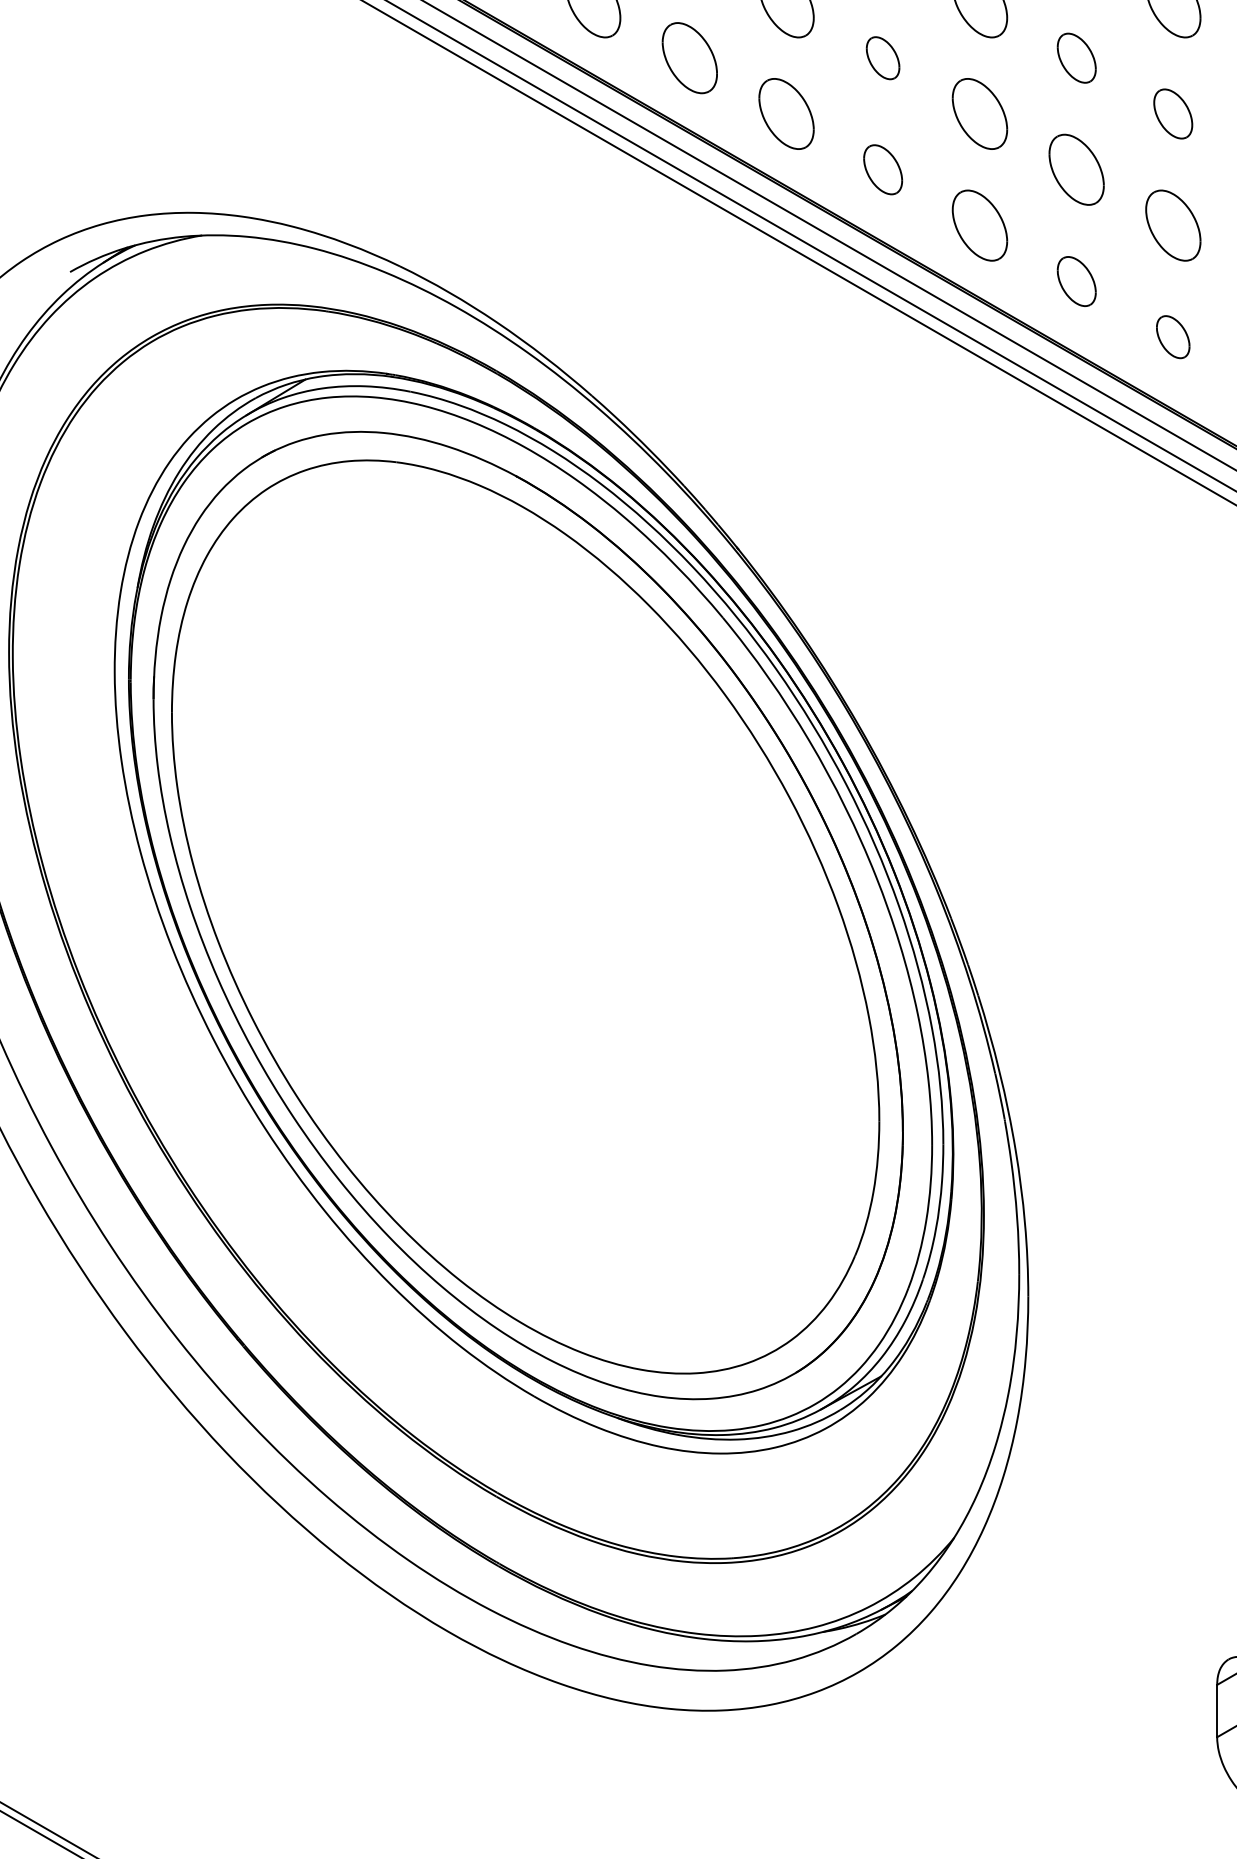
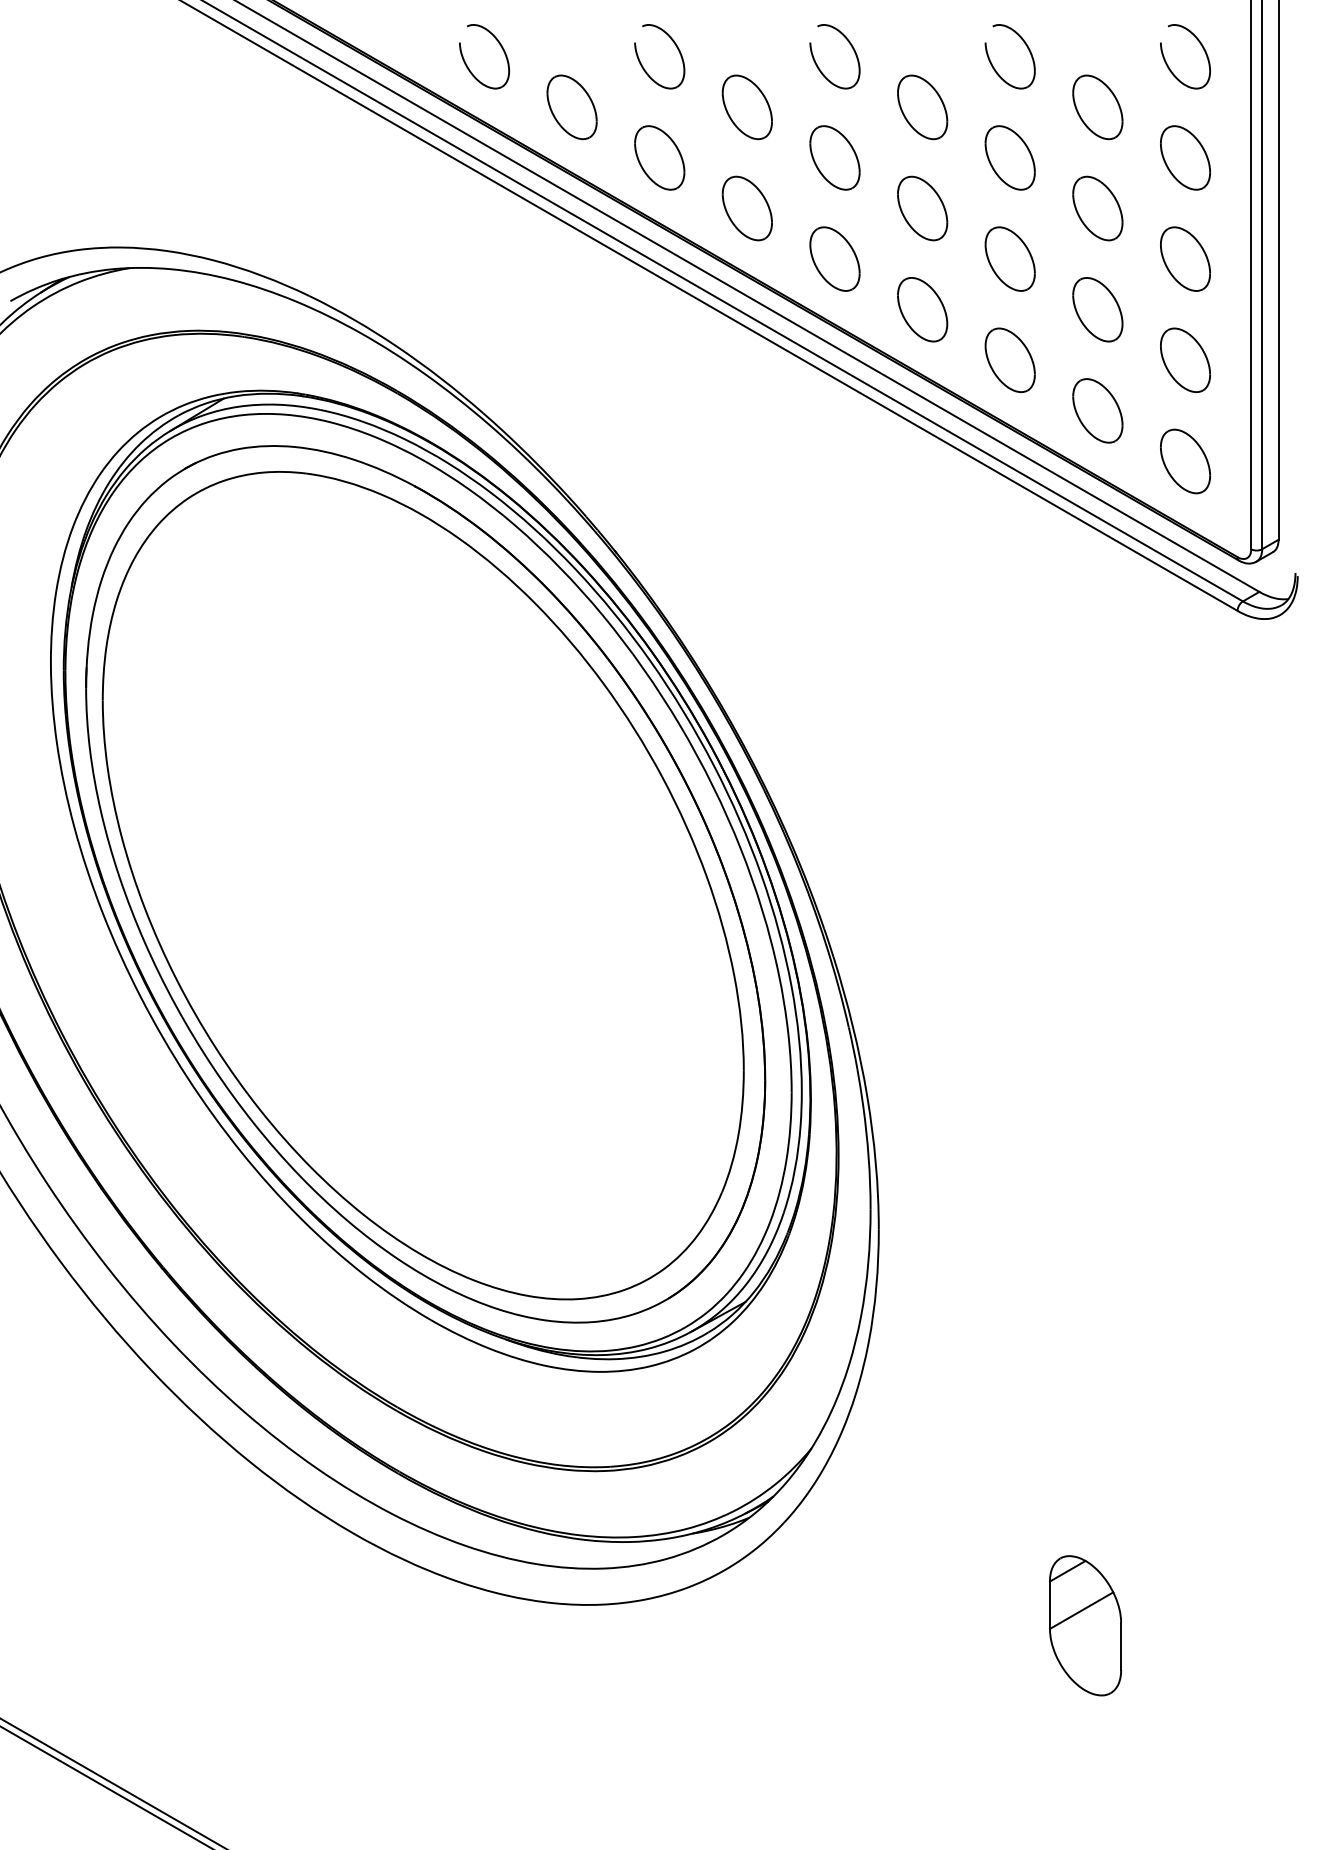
part: (882, 58) -> (746, 107), size x1.67
part: (1076, 58) -> (922, 107), size x1.43
part: (1172, 113) -> (1009, 157), size x1.43
part: (882, 169) -> (746, 208), size x1.43
part: (1076, 281) -> (922, 309), size x1.43
part: (1172, 336) -> (1009, 359), size x1.67

